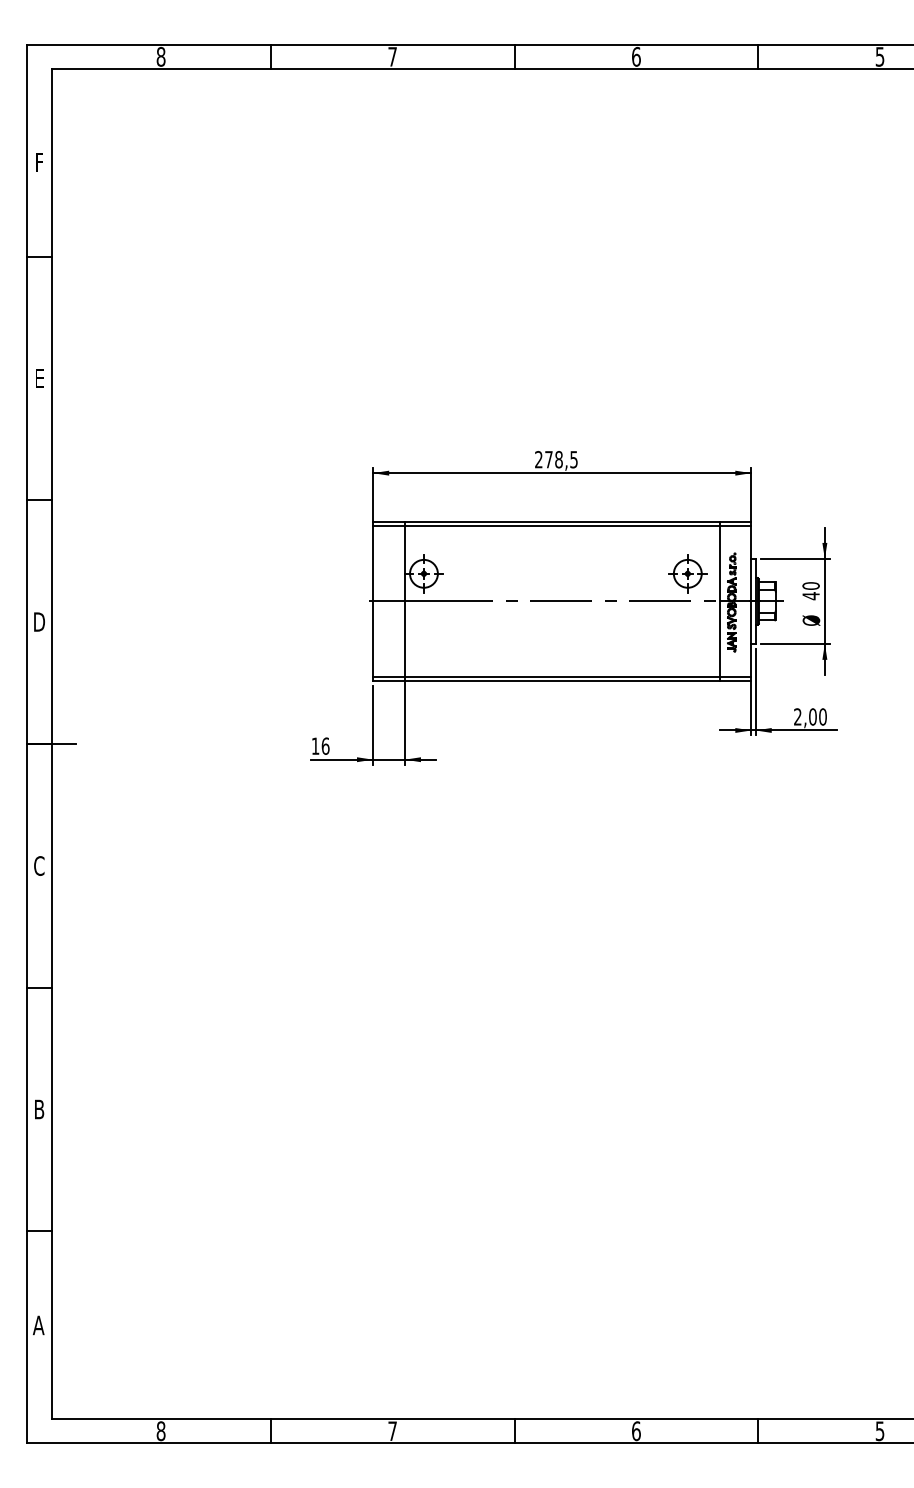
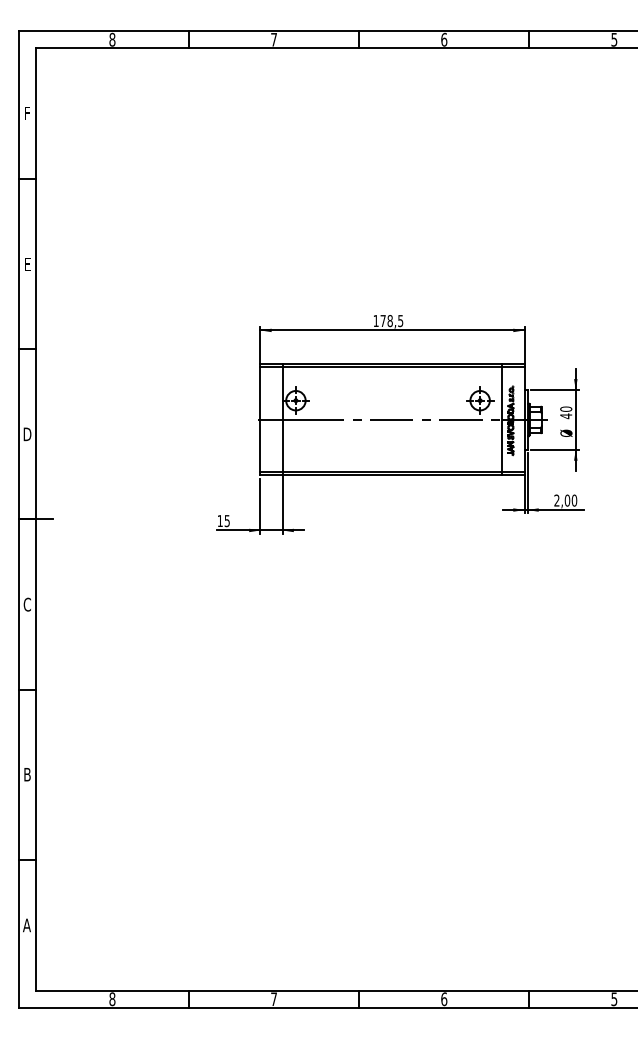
text: (537, 458) -> (375, 320), 278,5 -> 178,5
text: (325, 746) -> (227, 521), 16 -> 15

